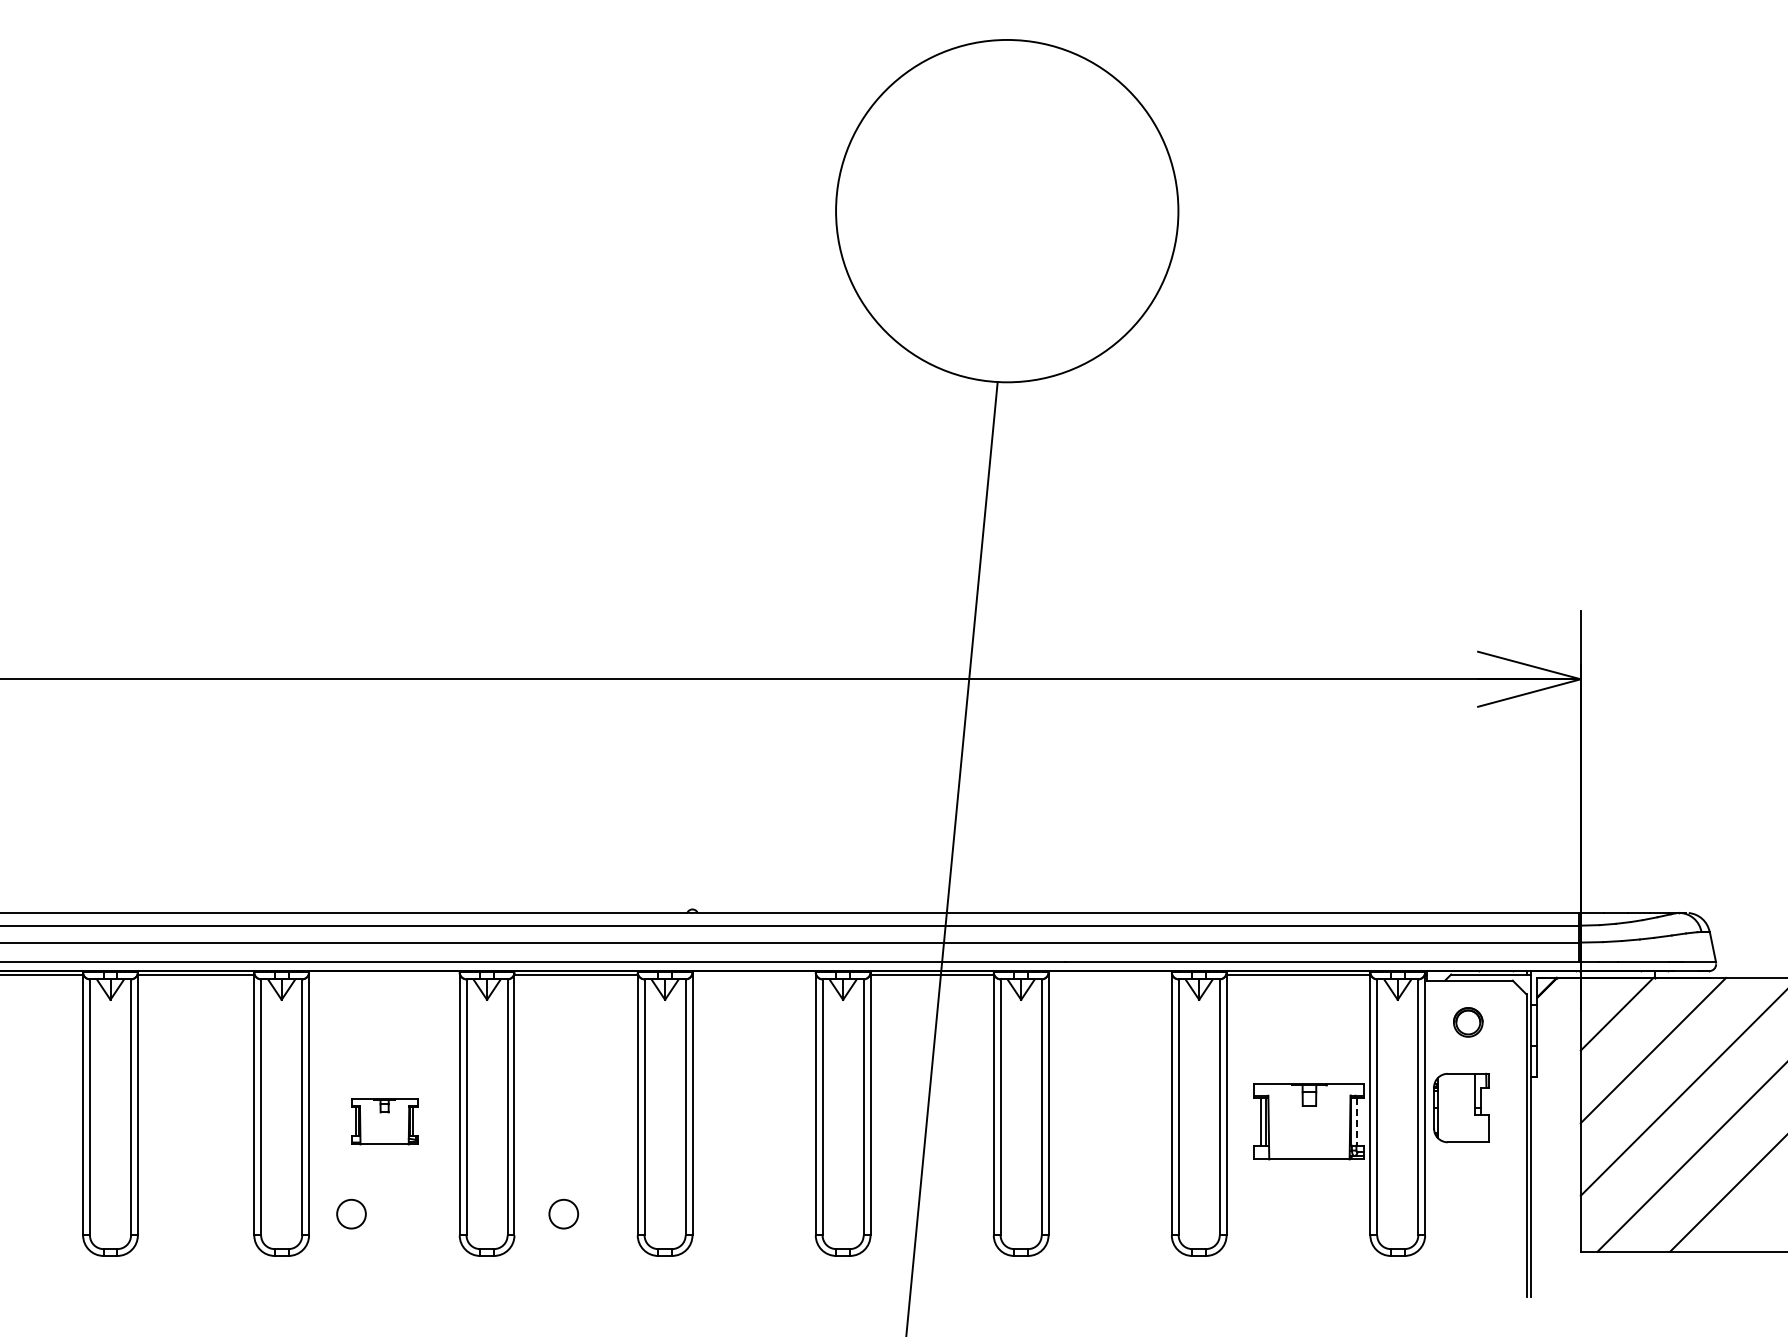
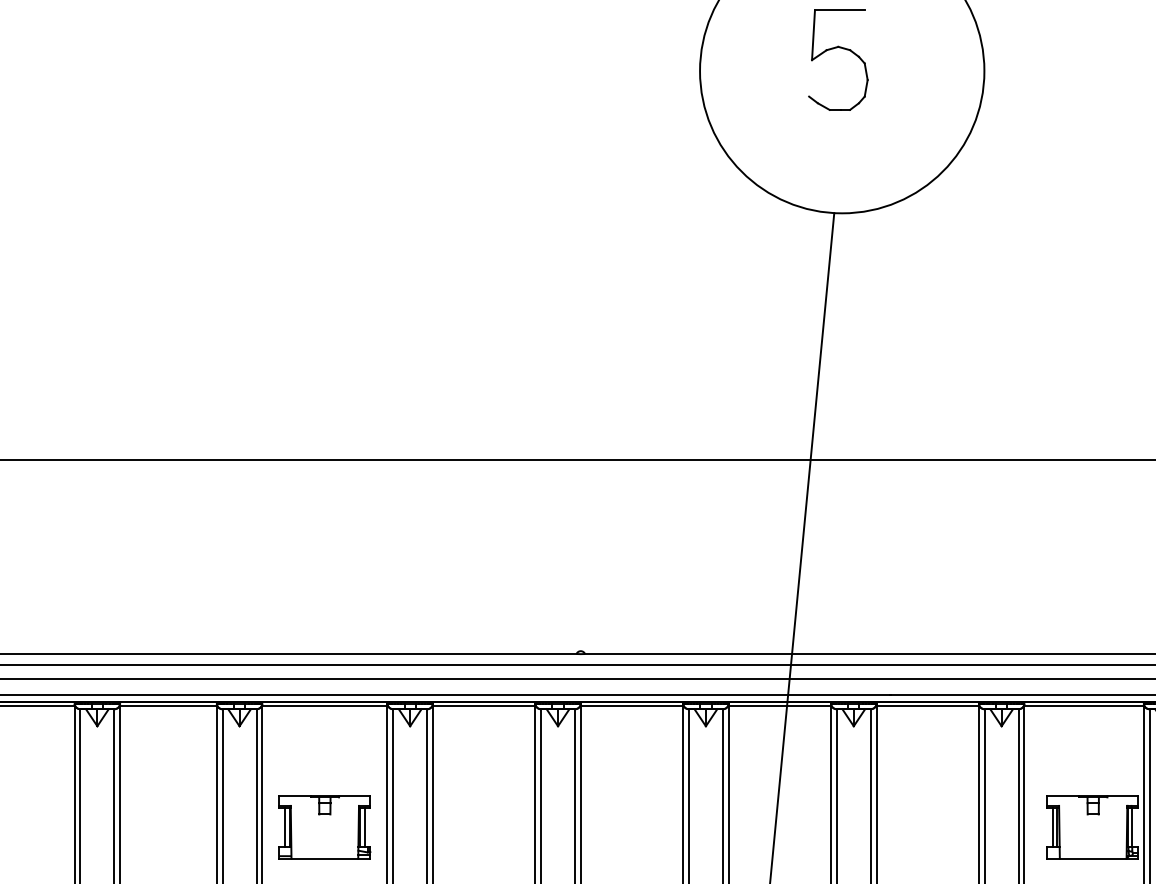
part: (997, 184) -> (834, 49), added
line: (384, 975) -> (324, 706), added
line: (753, 975) -> (631, 706), added
line: (1109, 975) -> (927, 706), added
part: (384, 1121) -> (324, 827), size x1.67
line: (1356, 1121) -> (1132, 827), dashed -> solid

